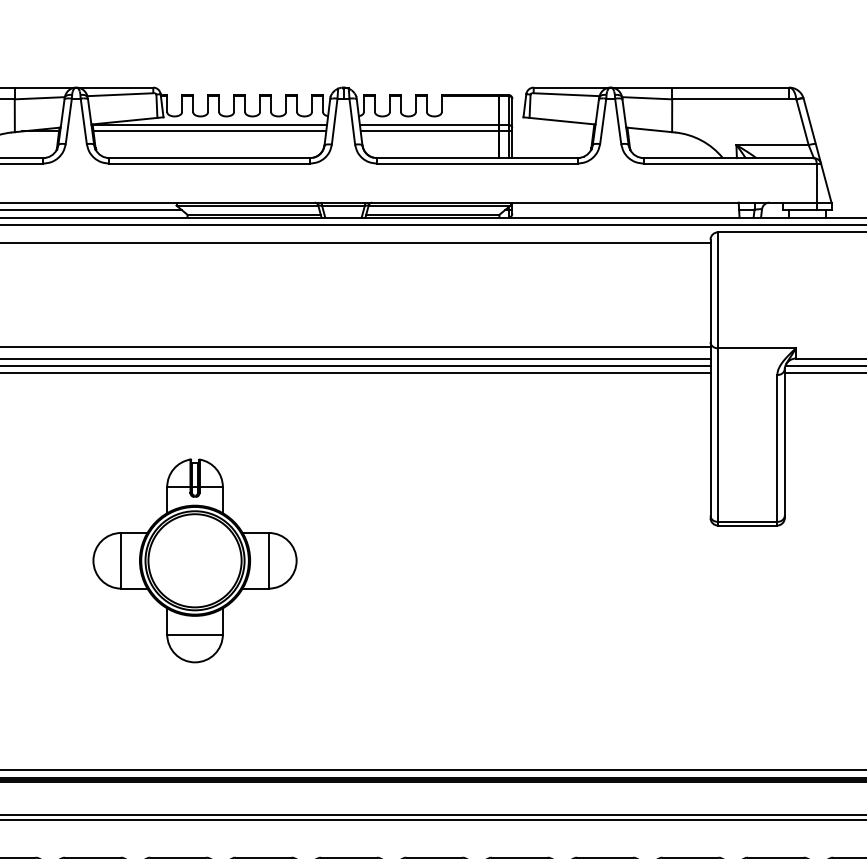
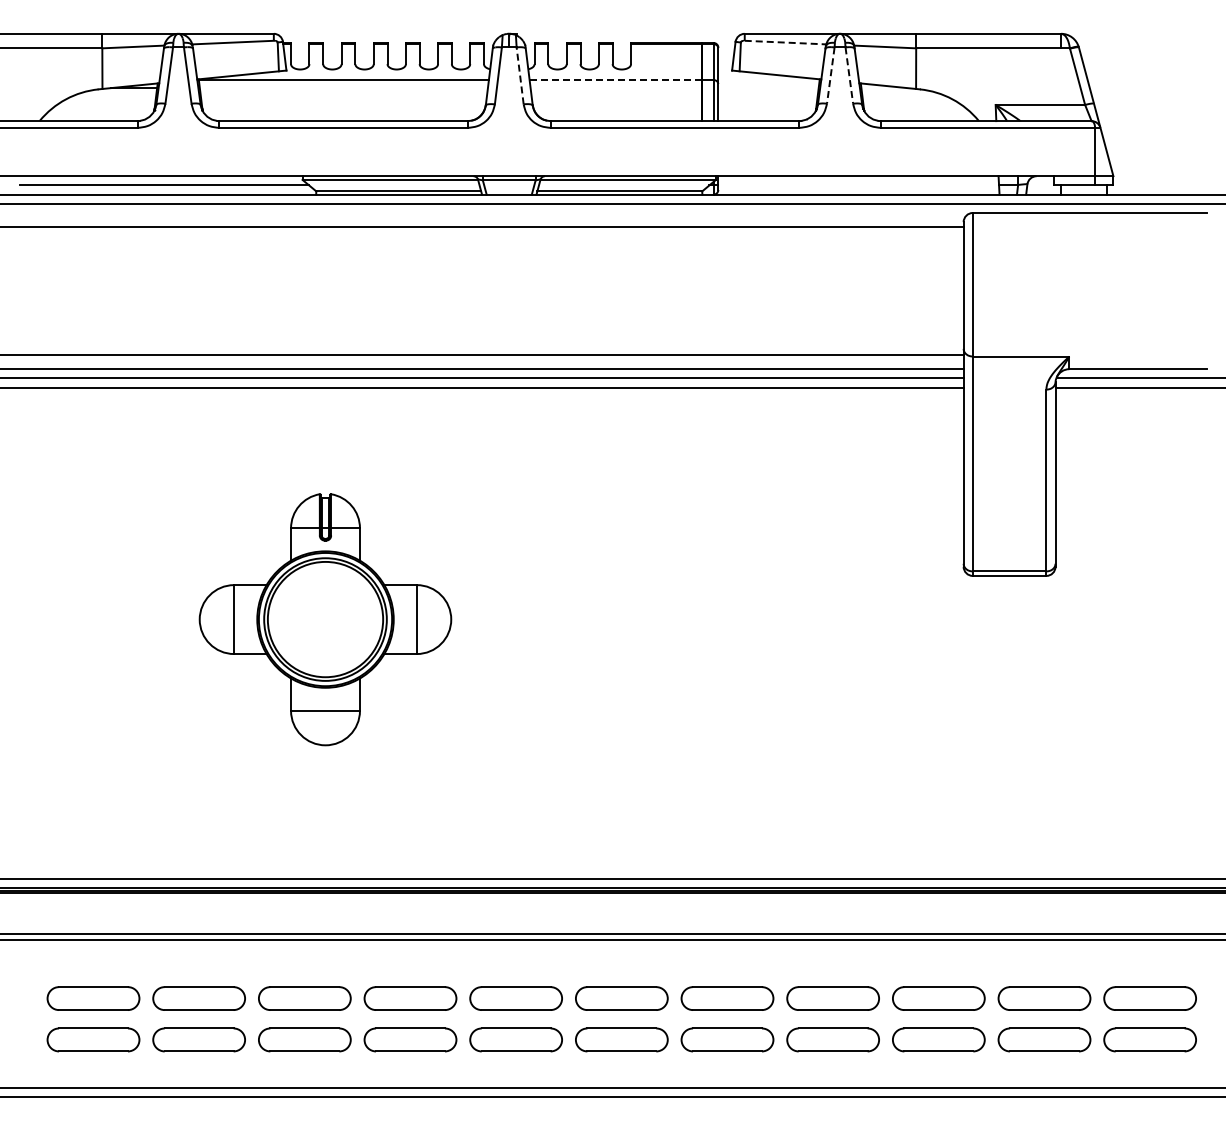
line: (566, 94) -> (785, 42), solid -> dashed
line: (352, 121) -> (520, 75), solid -> dashed
line: (602, 122) -> (830, 76), solid -> dashed
line: (618, 122) -> (849, 76), solid -> dashed
line: (429, 125) -> (615, 80), solid -> dashed
line: (209, 131) -> (343, 88), removed
line: (436, 131) -> (624, 88), removed

